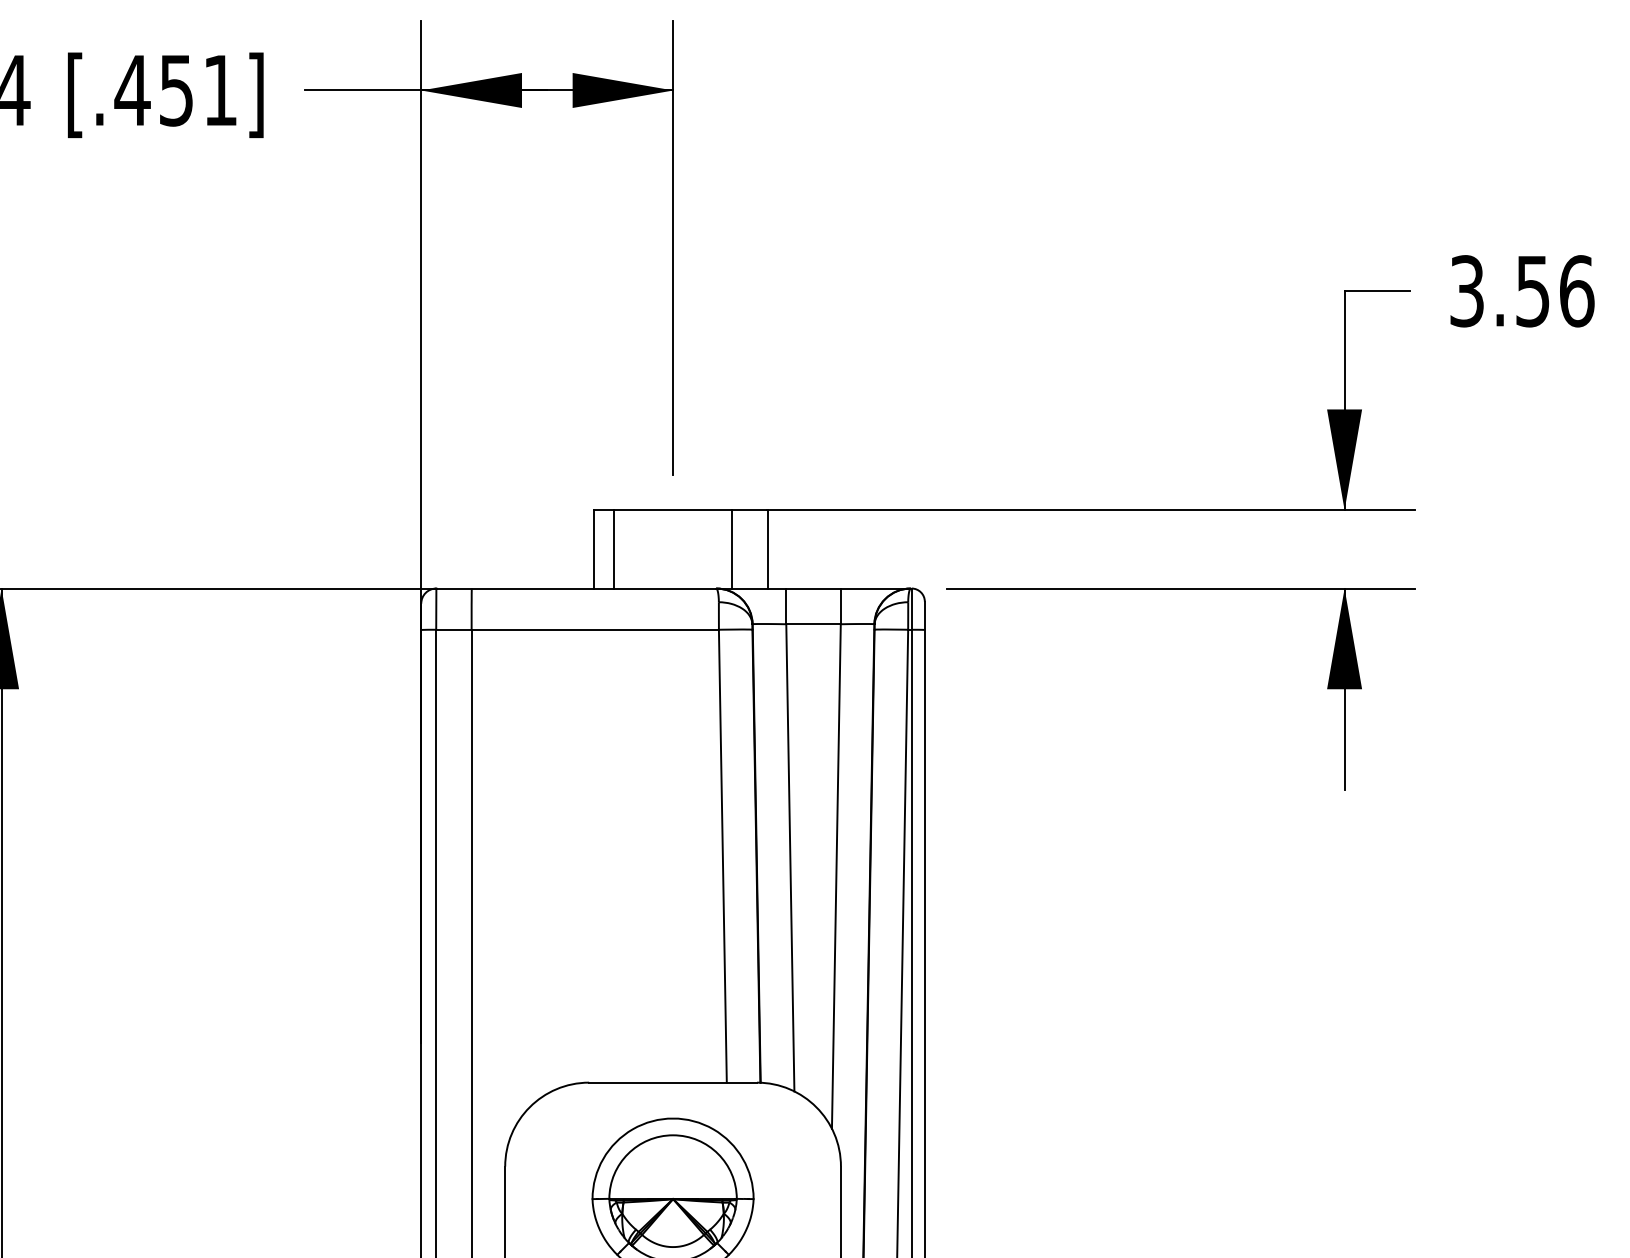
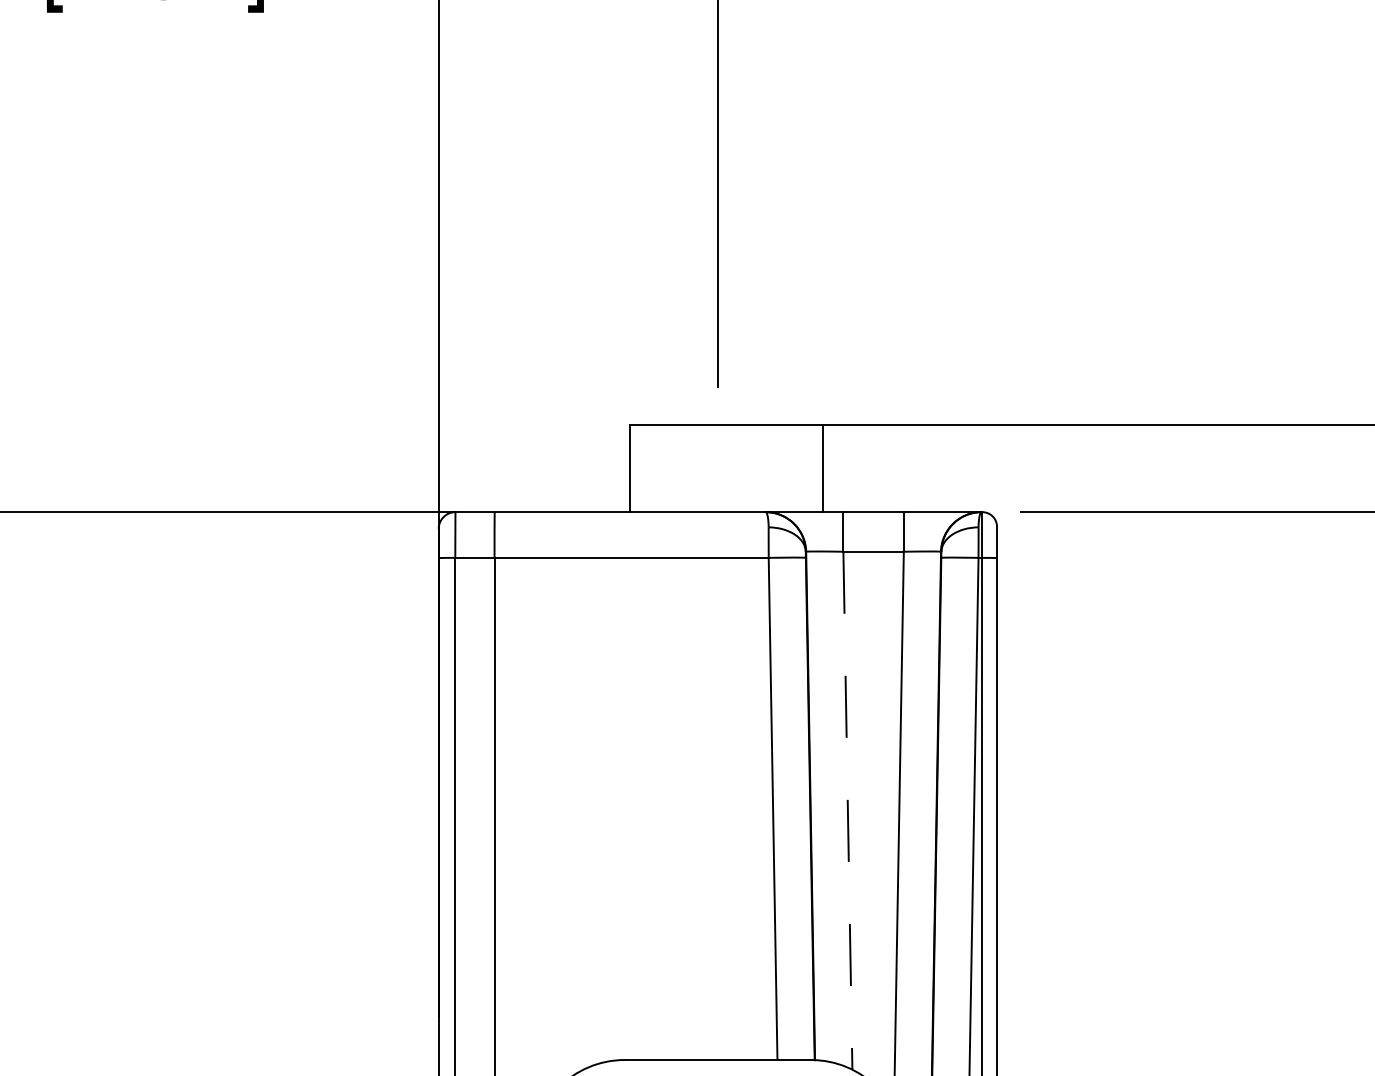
line: (614, 549) -> (652, 468), removed
line: (732, 549) -> (783, 468), removed
line: (790, 857) -> (848, 810), solid -> dashed

